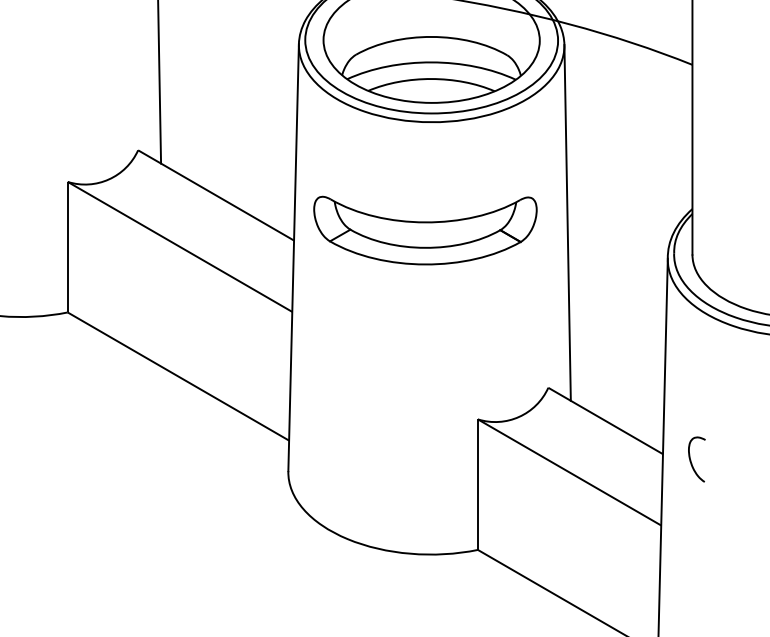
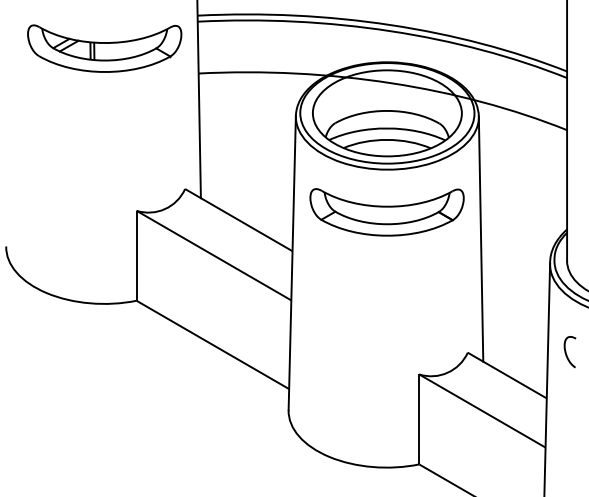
part: (424, 230) -> (386, 212), moved
curve: (691, 458) -> (566, 351), moved

